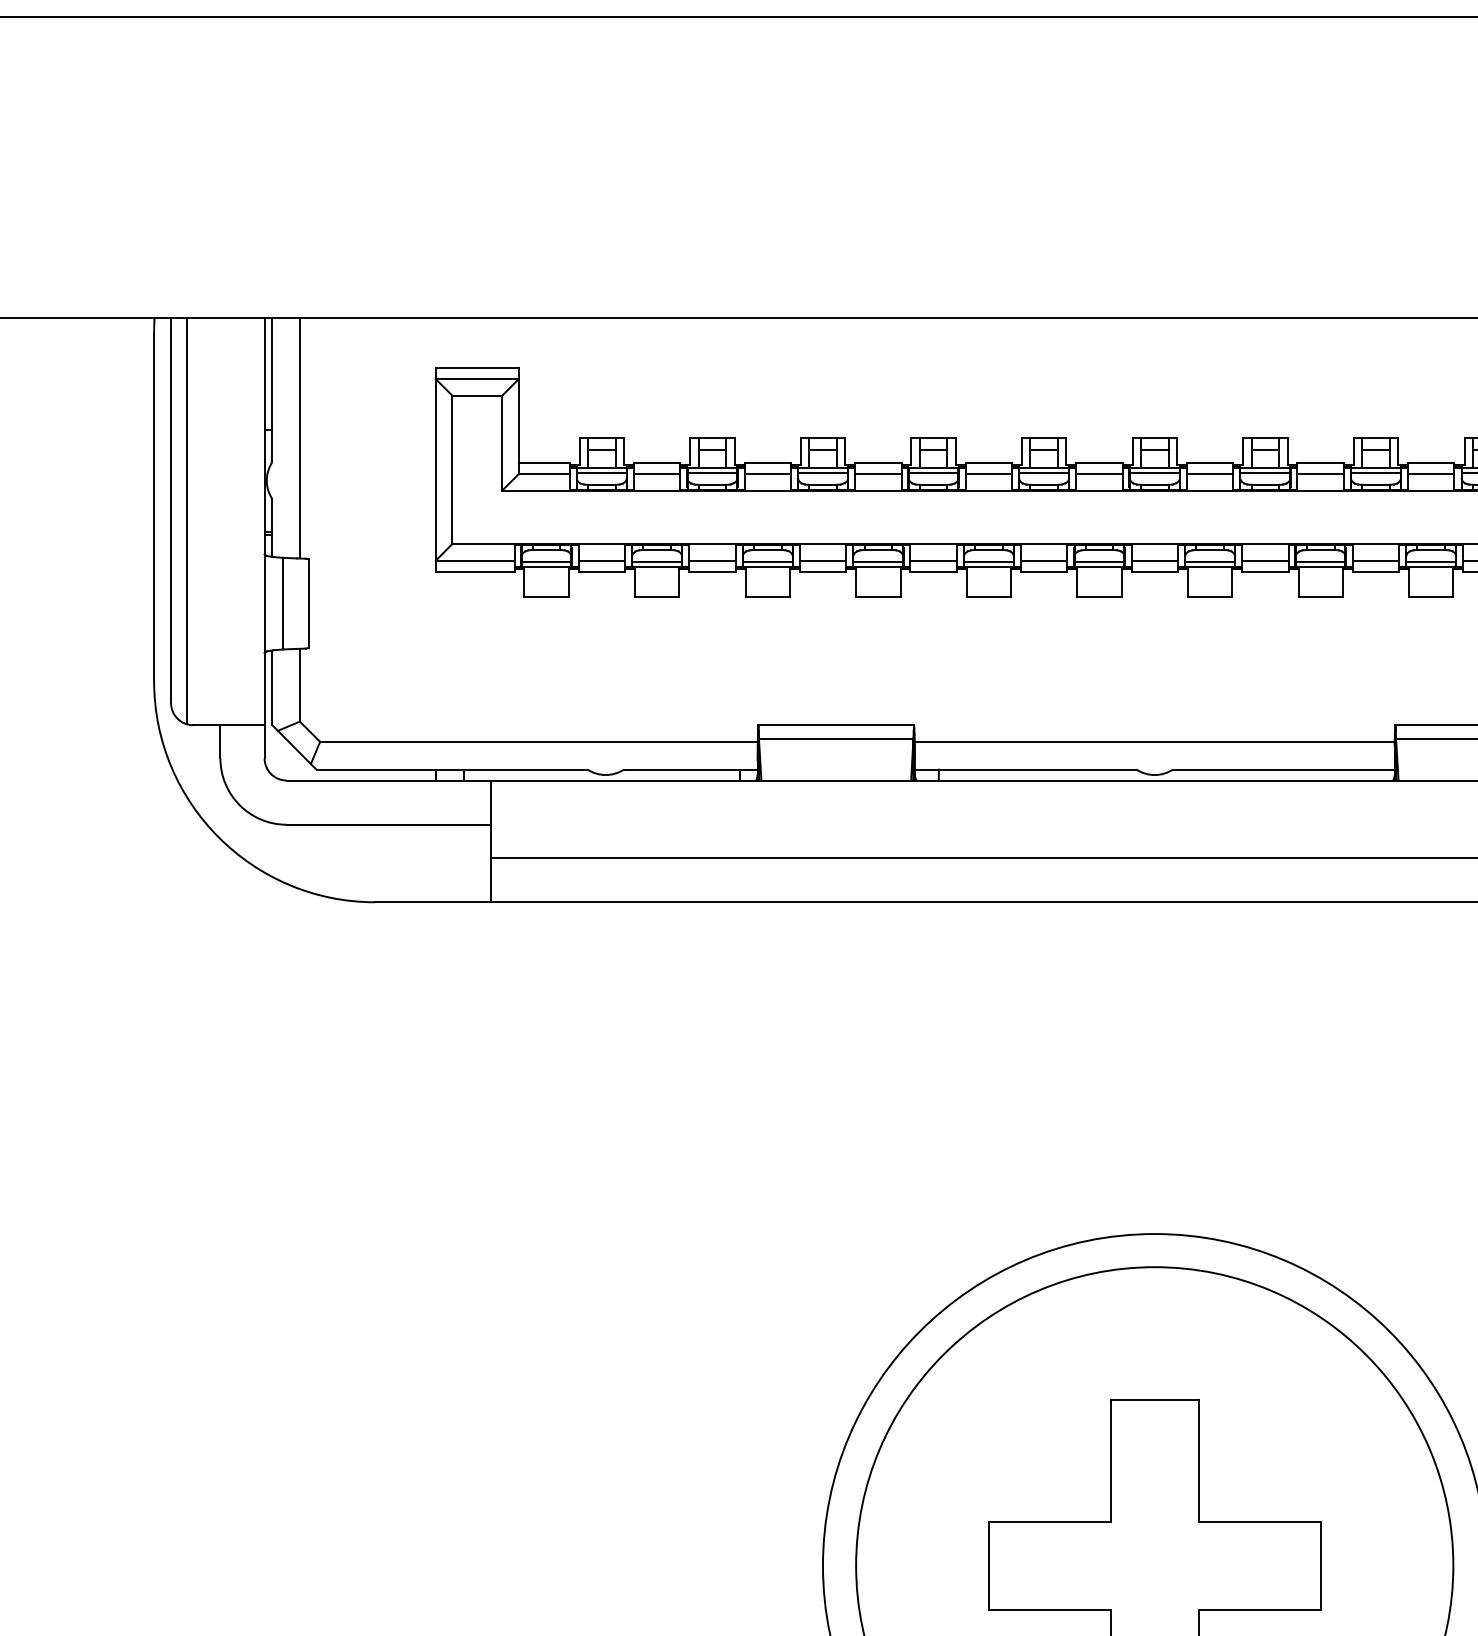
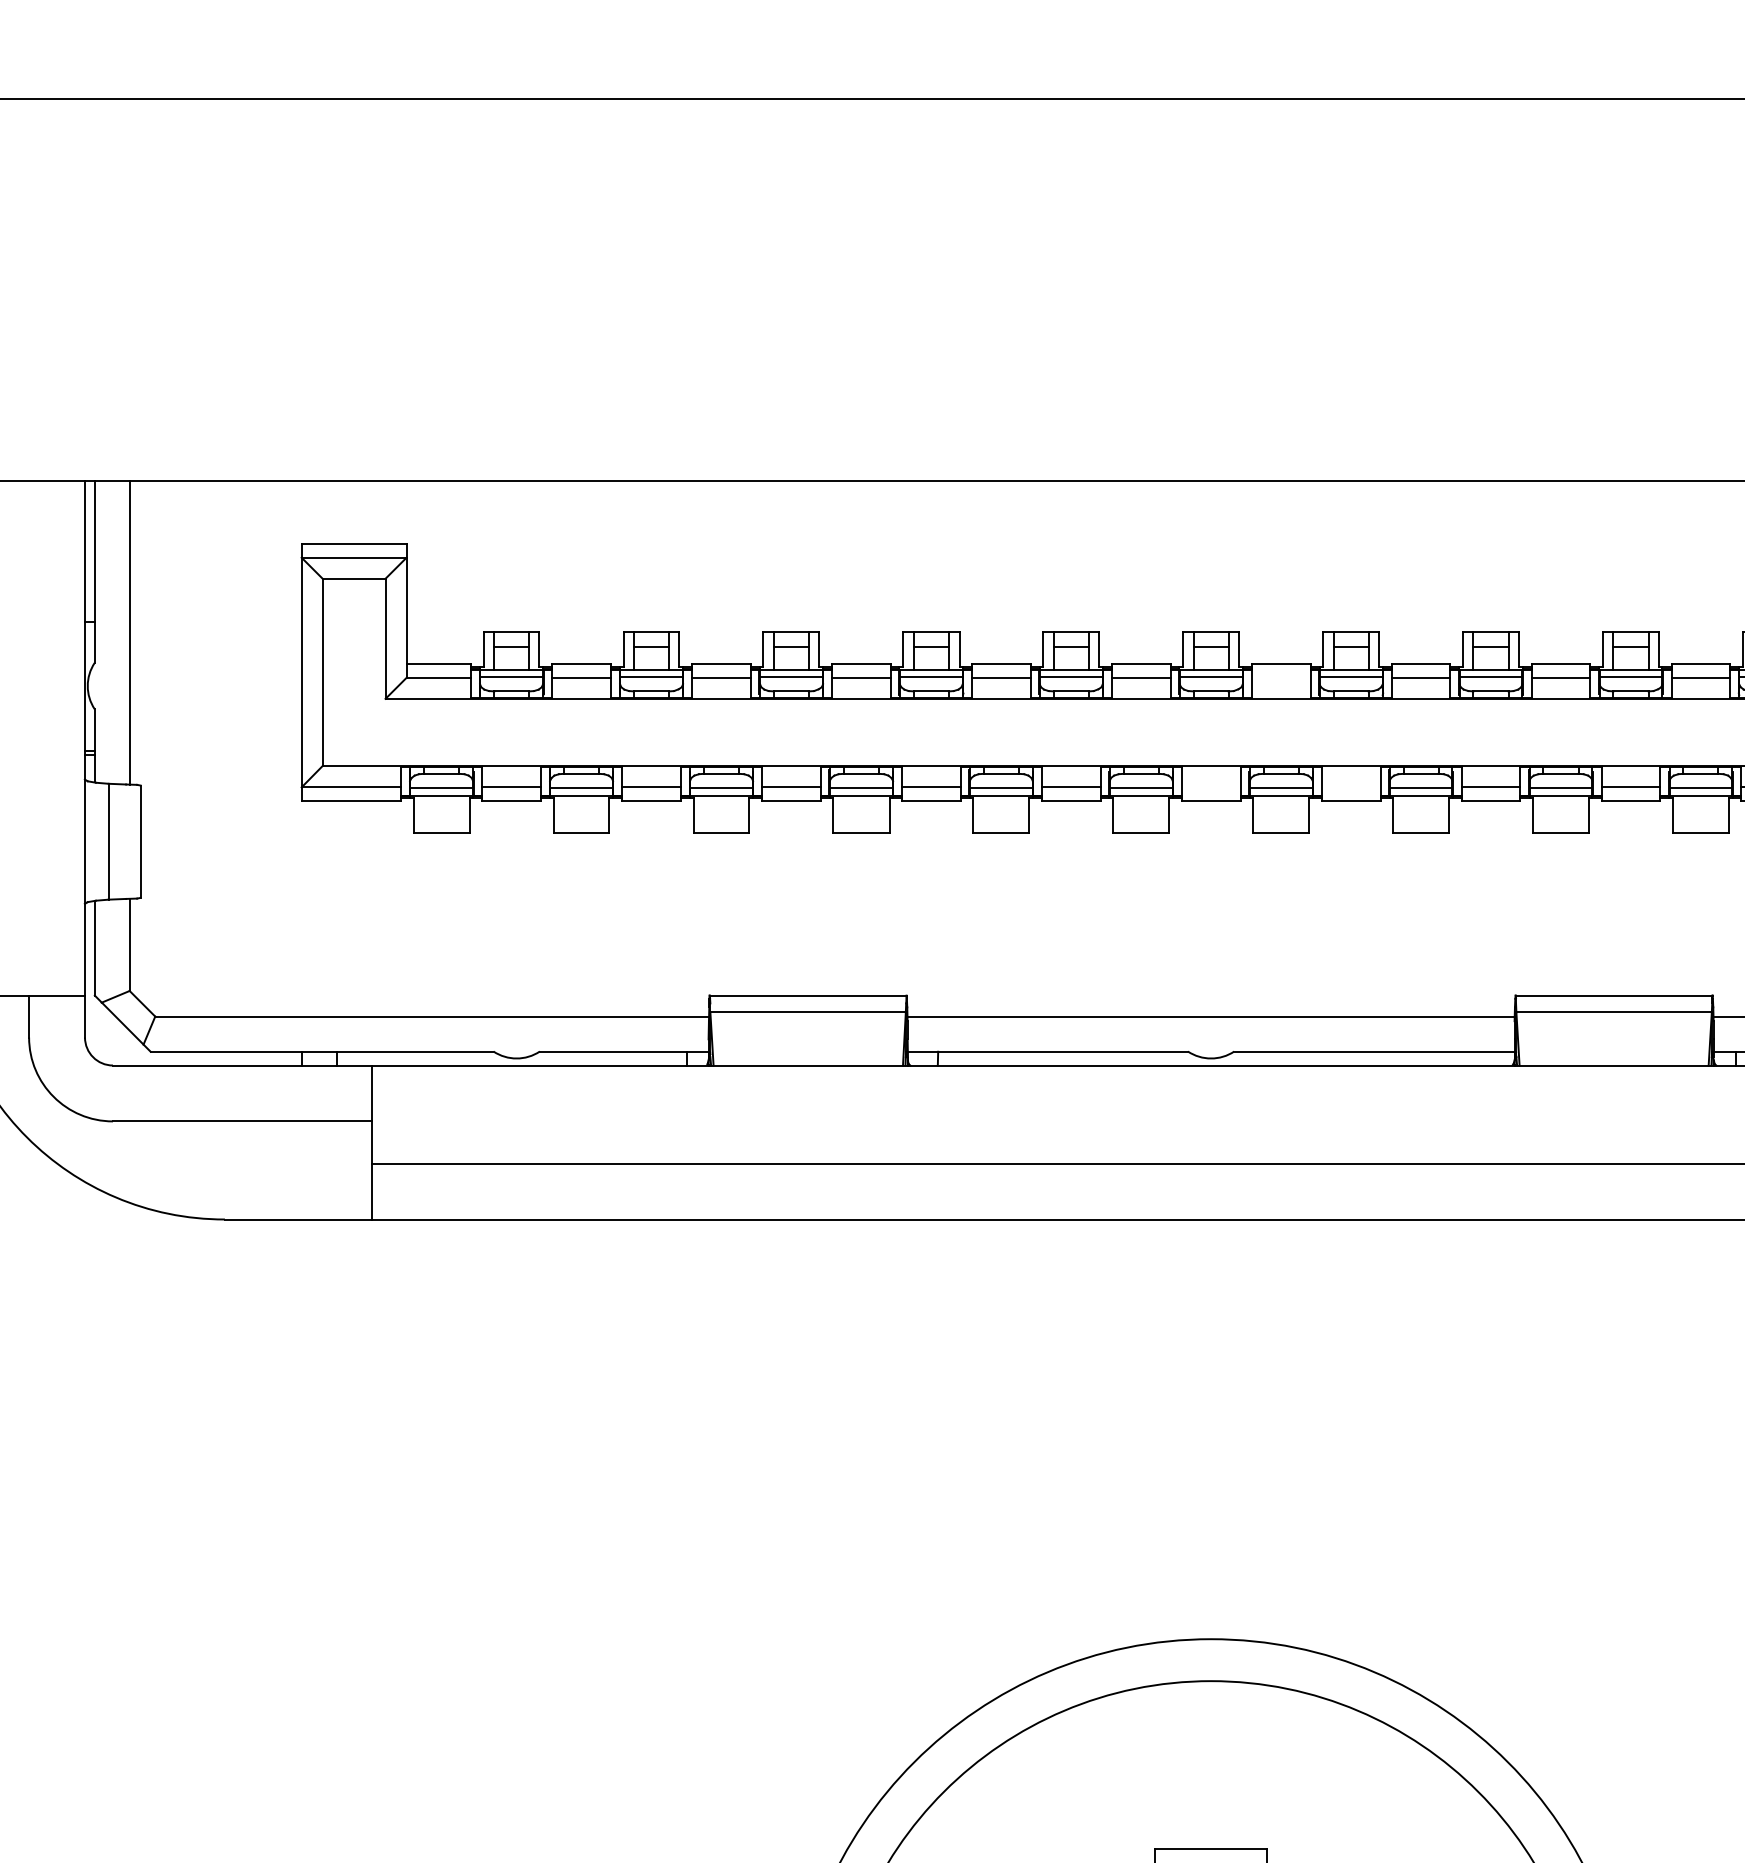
line: (1209, 474) -> (1280, 678), removed
line: (1154, 560) -> (1210, 787), removed
line: (1265, 560) -> (1351, 787), removed

